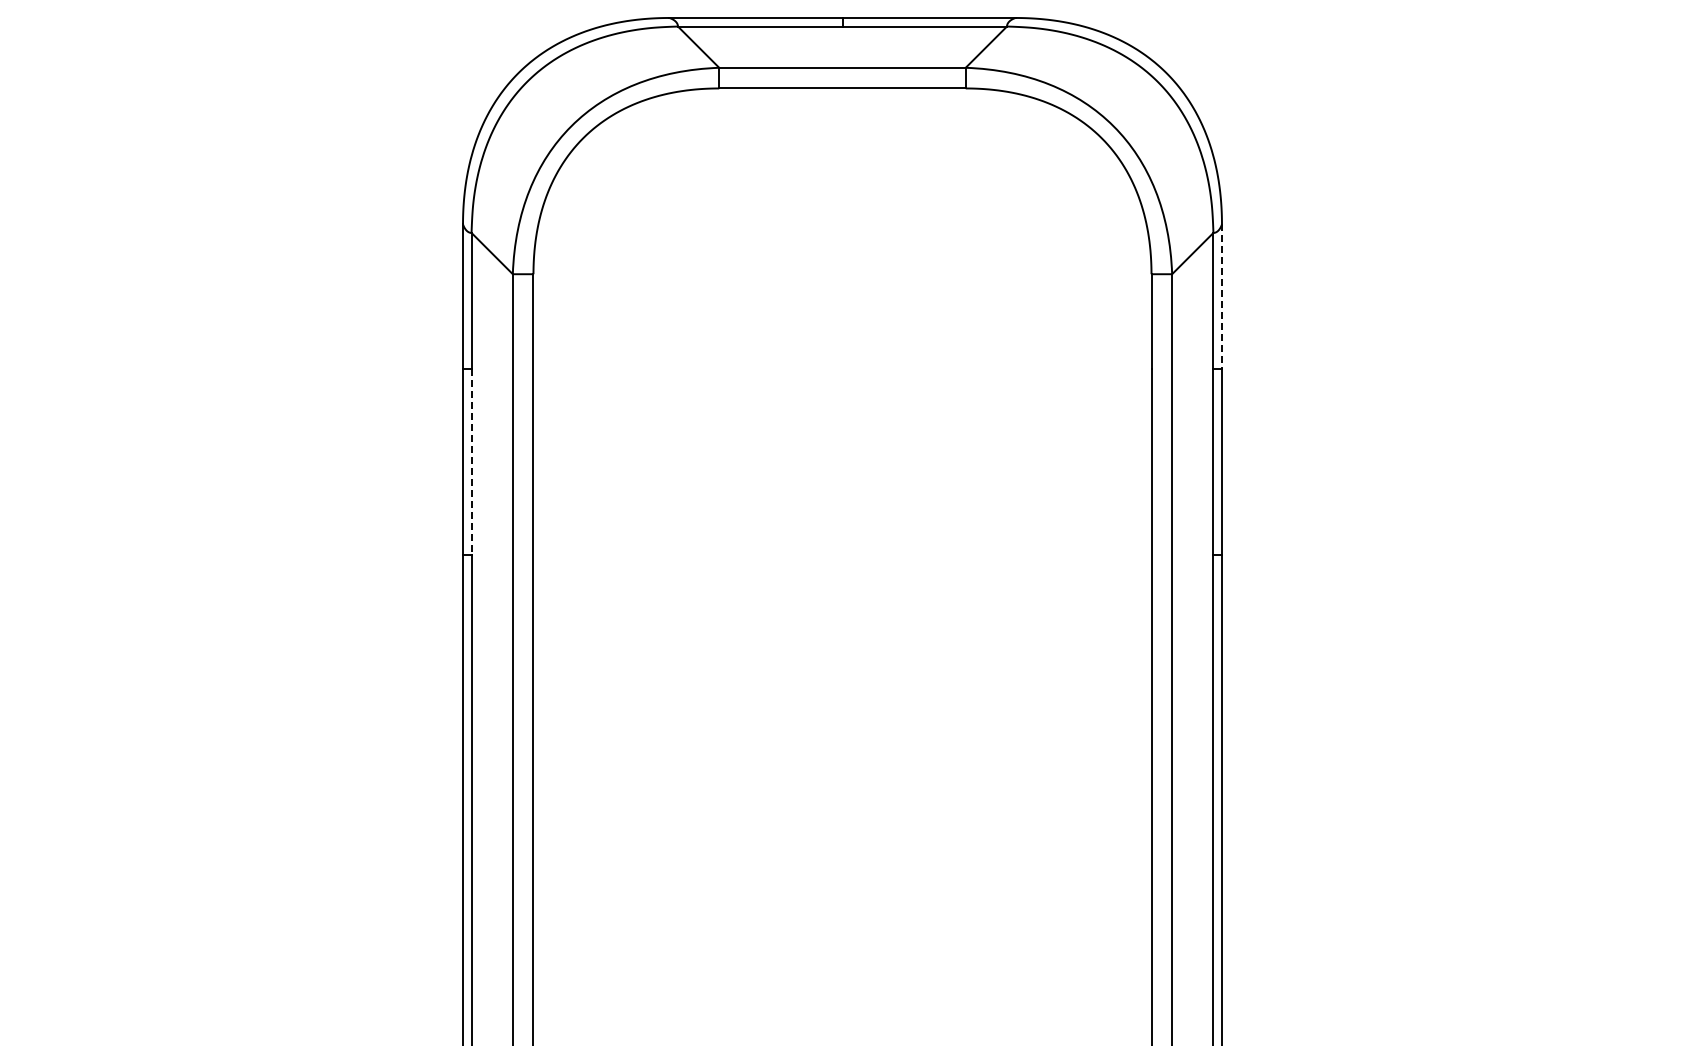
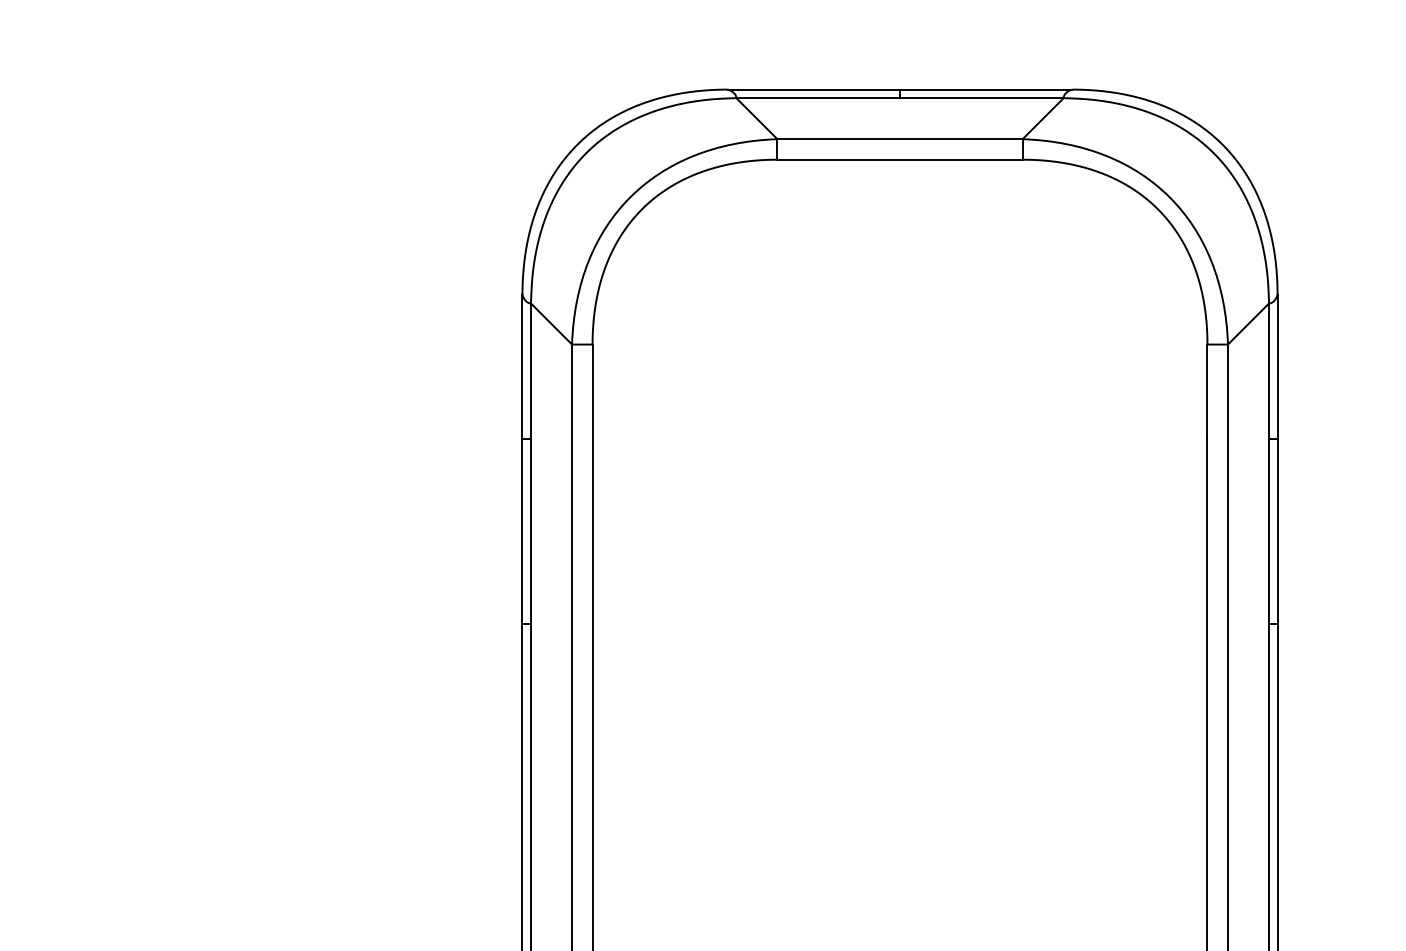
line: (1221, 297) -> (1277, 367), dashed -> solid
line: (471, 462) -> (530, 531), dashed -> solid

